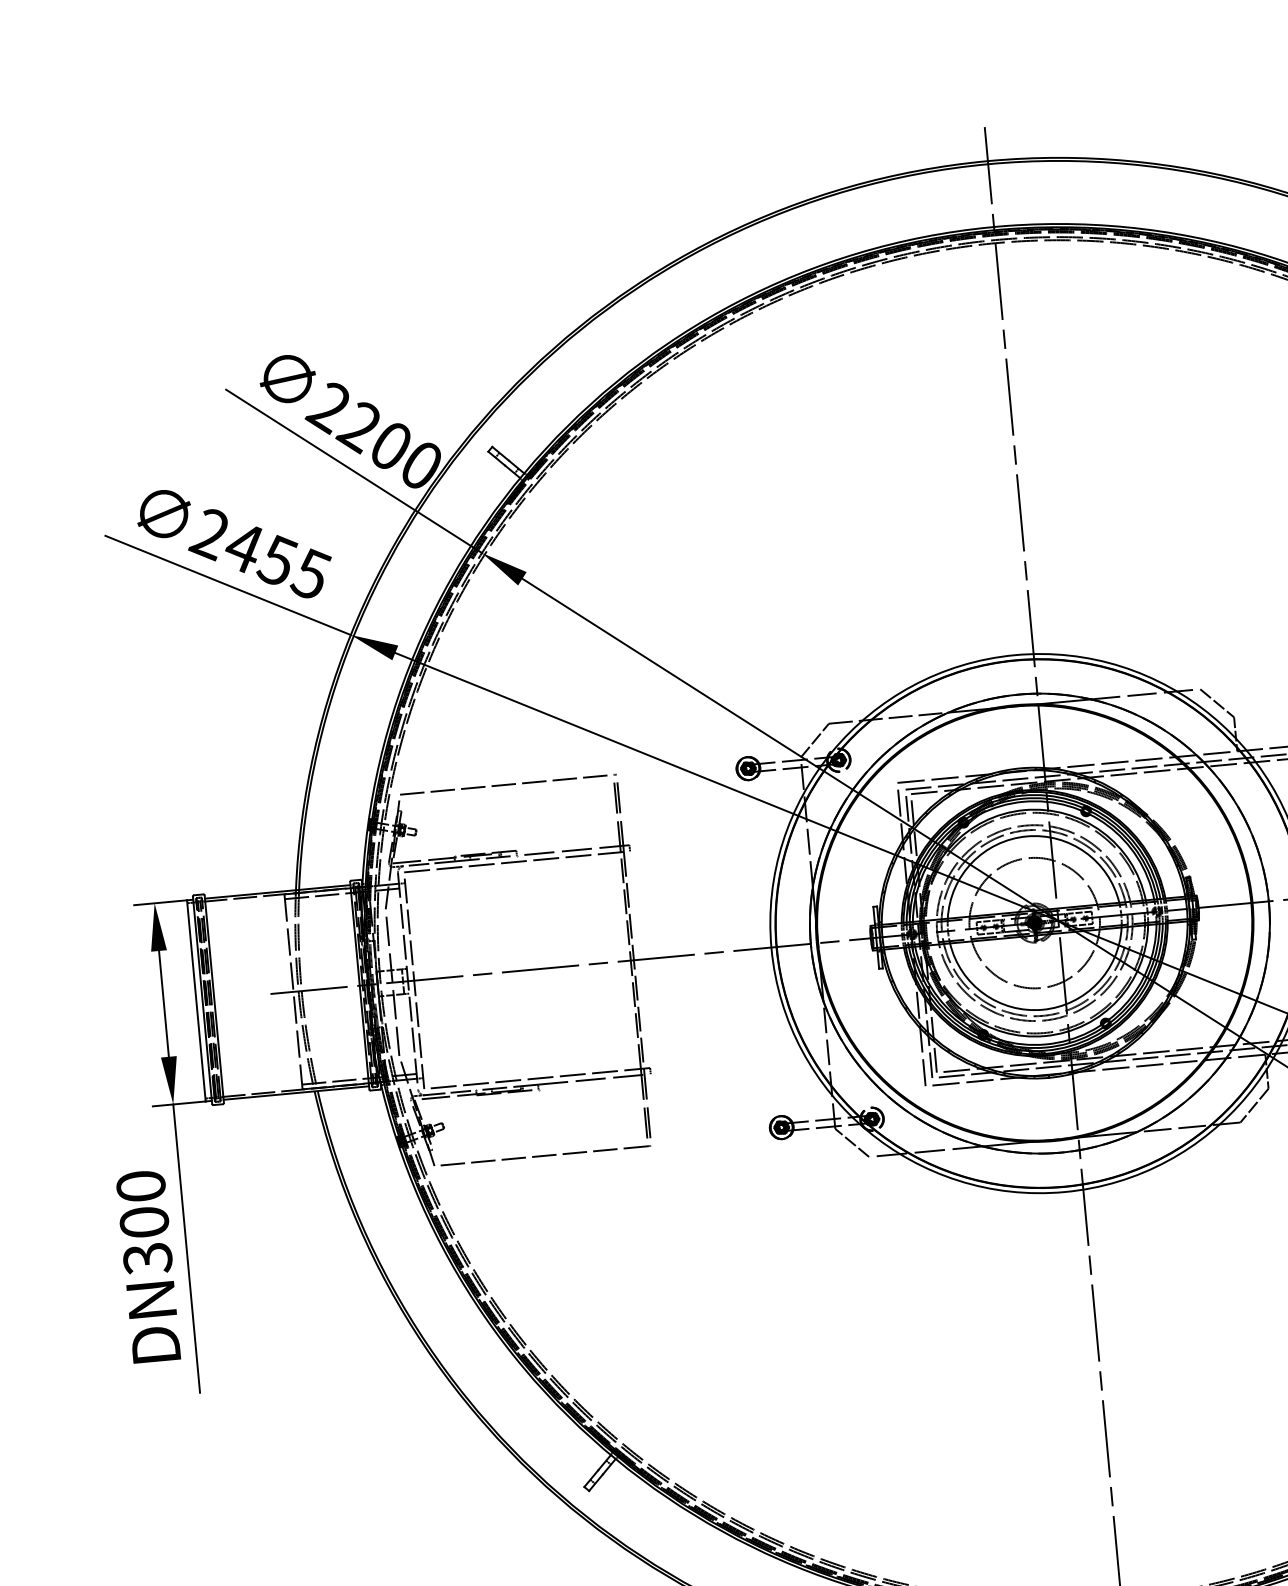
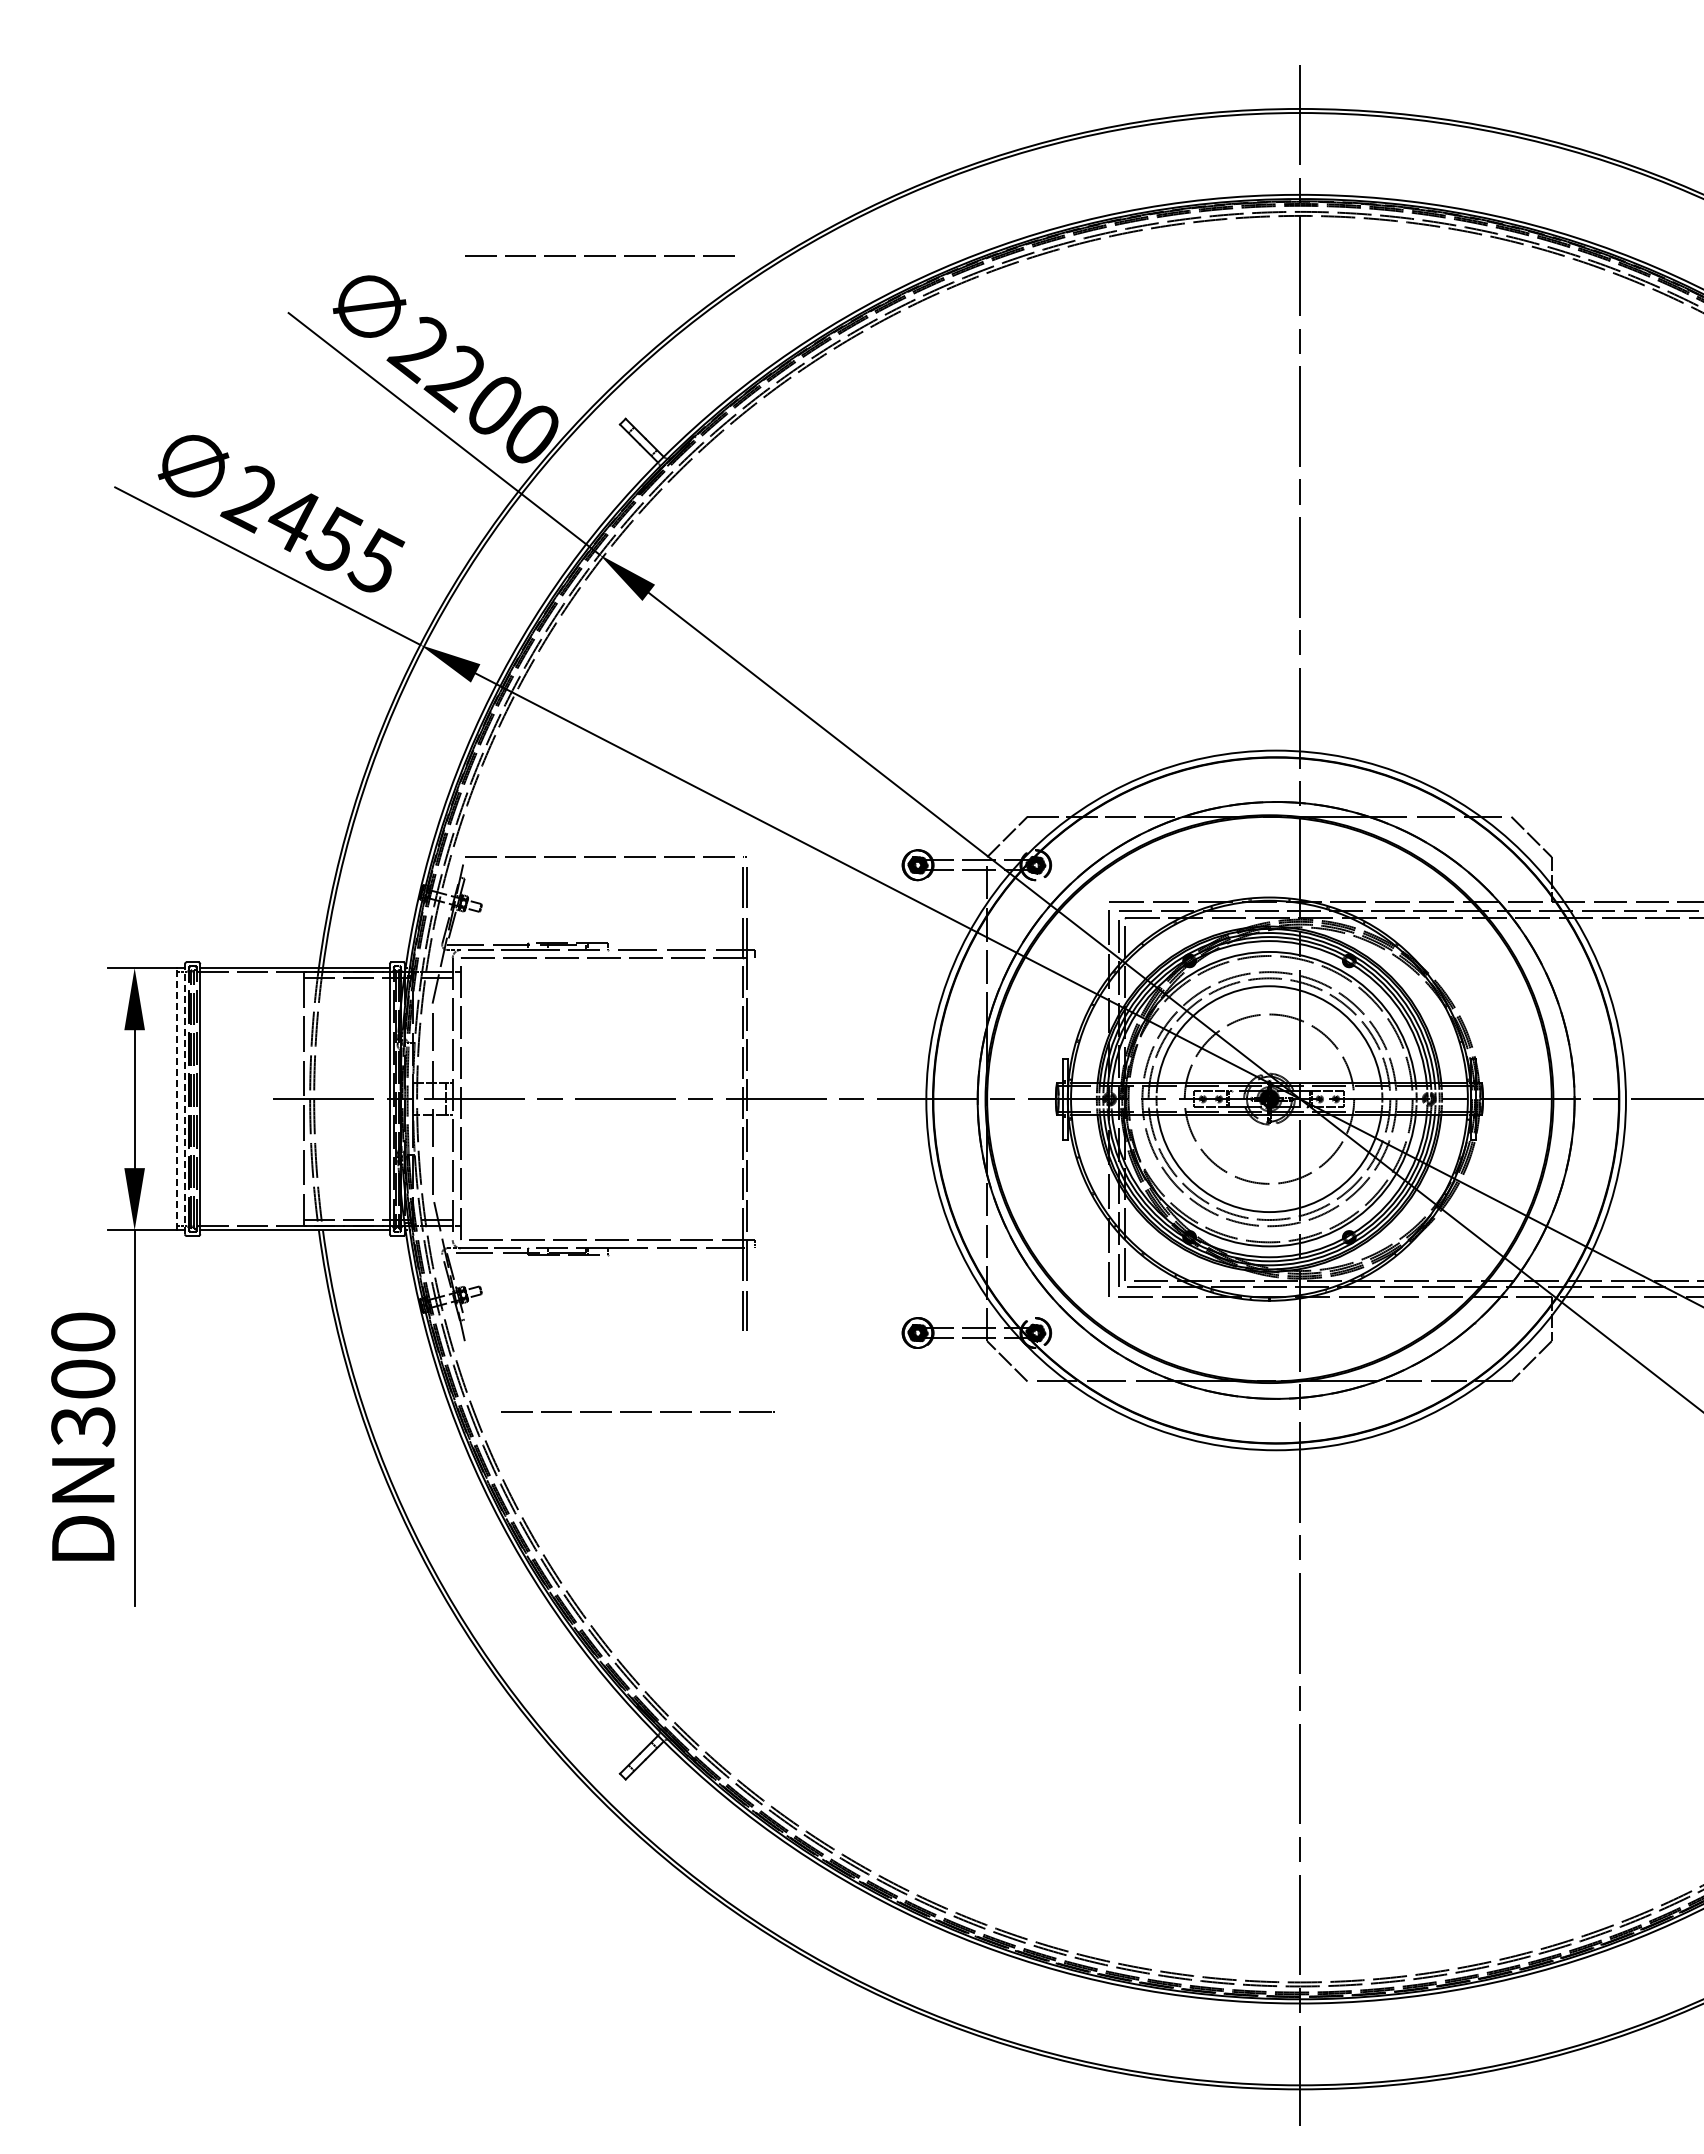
line: (460, 323) -> (599, 255), added
line: (202, 999) -> (184, 1098), solid -> dashed
line: (196, 1000) -> (176, 1098), solid -> dashed
line: (545, 1155) -> (637, 1411), moved

